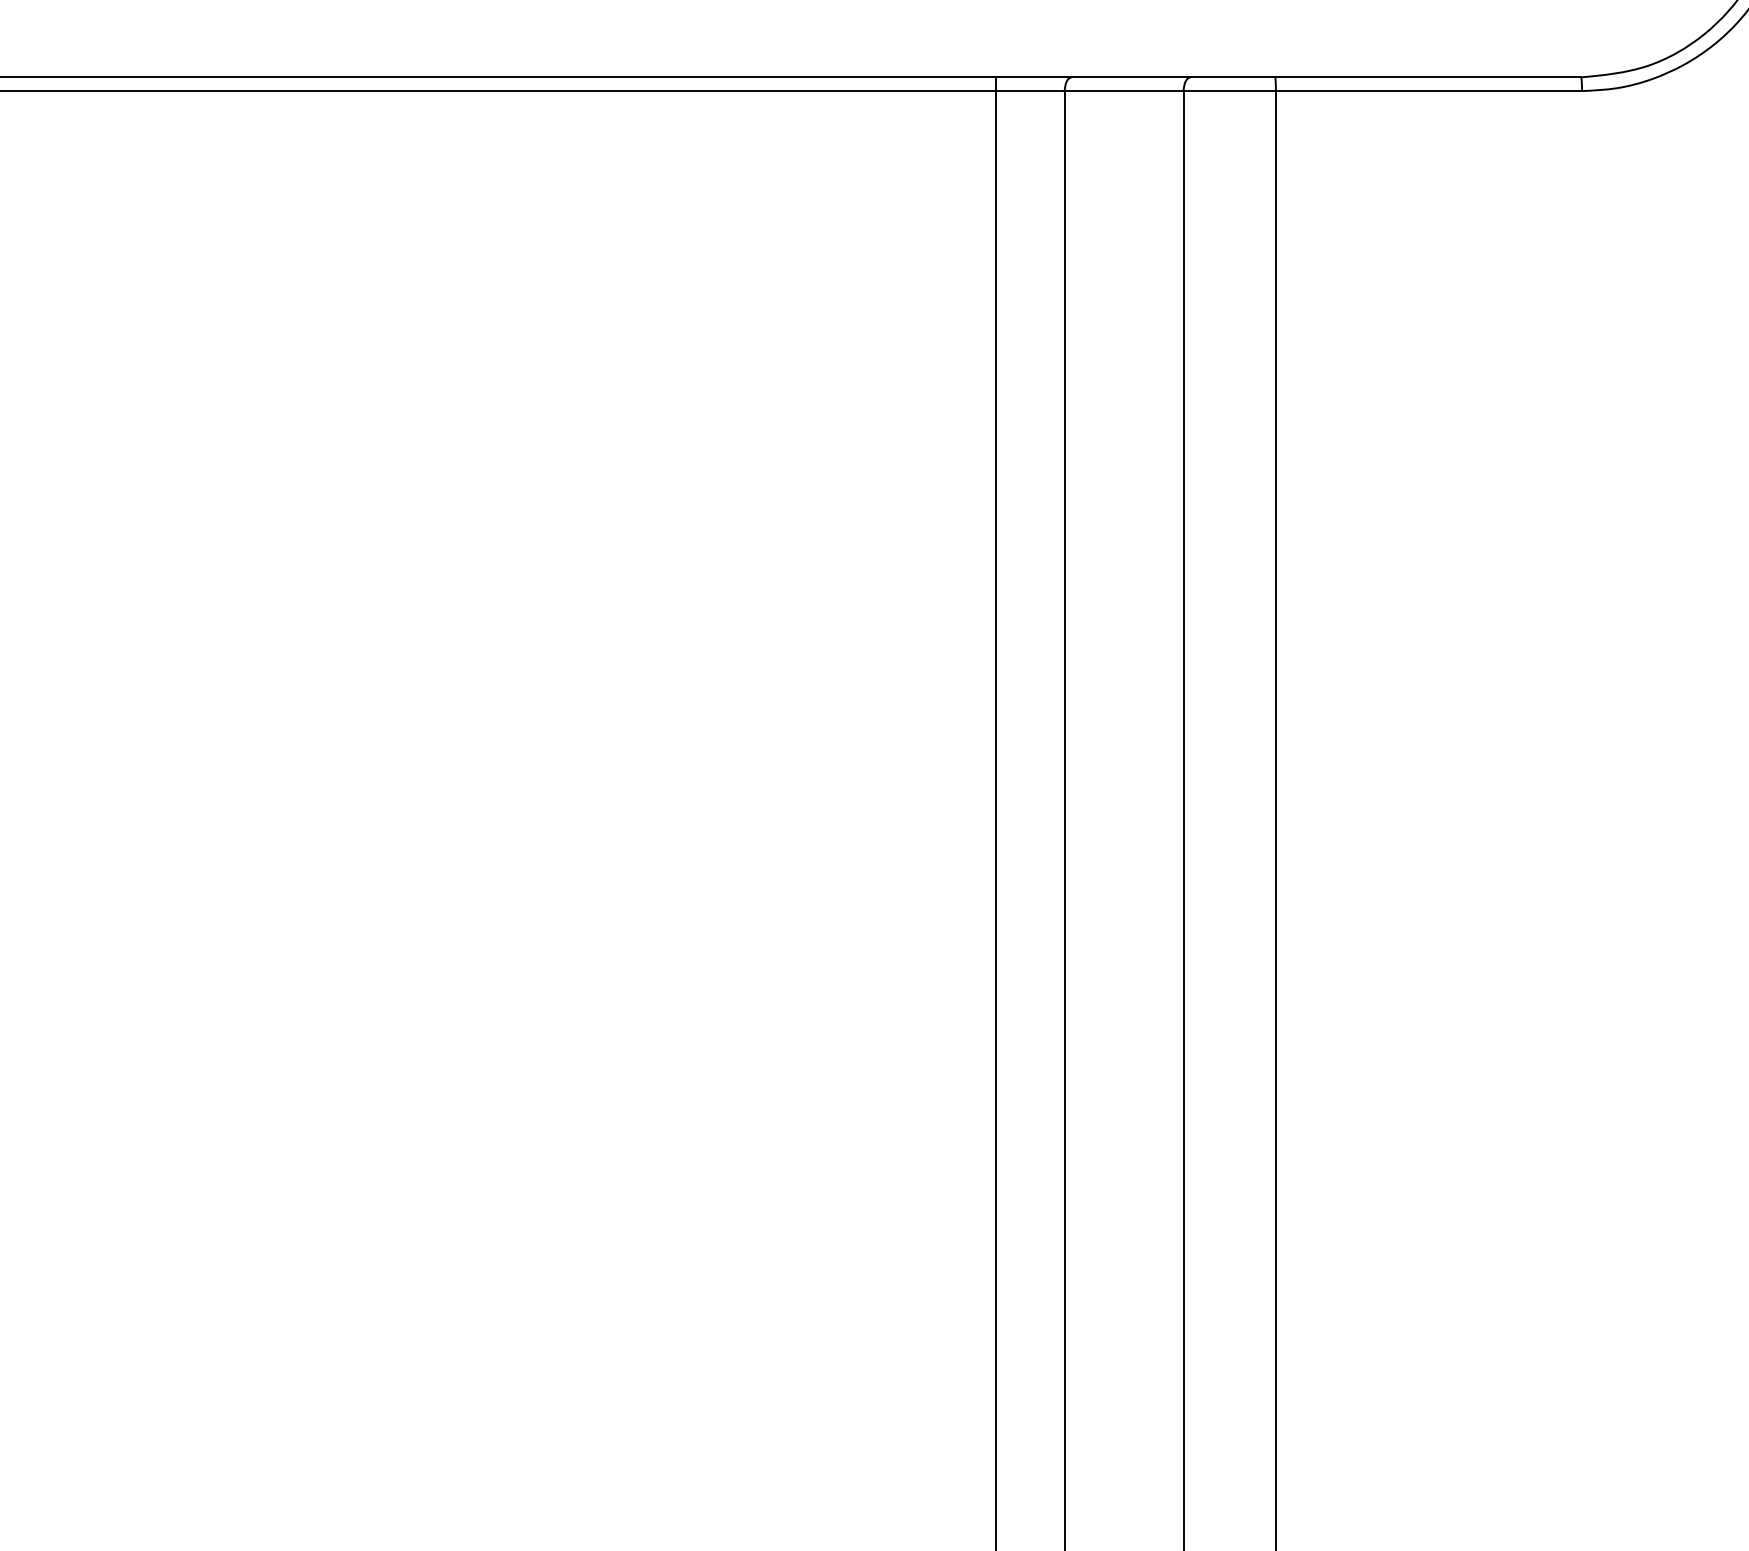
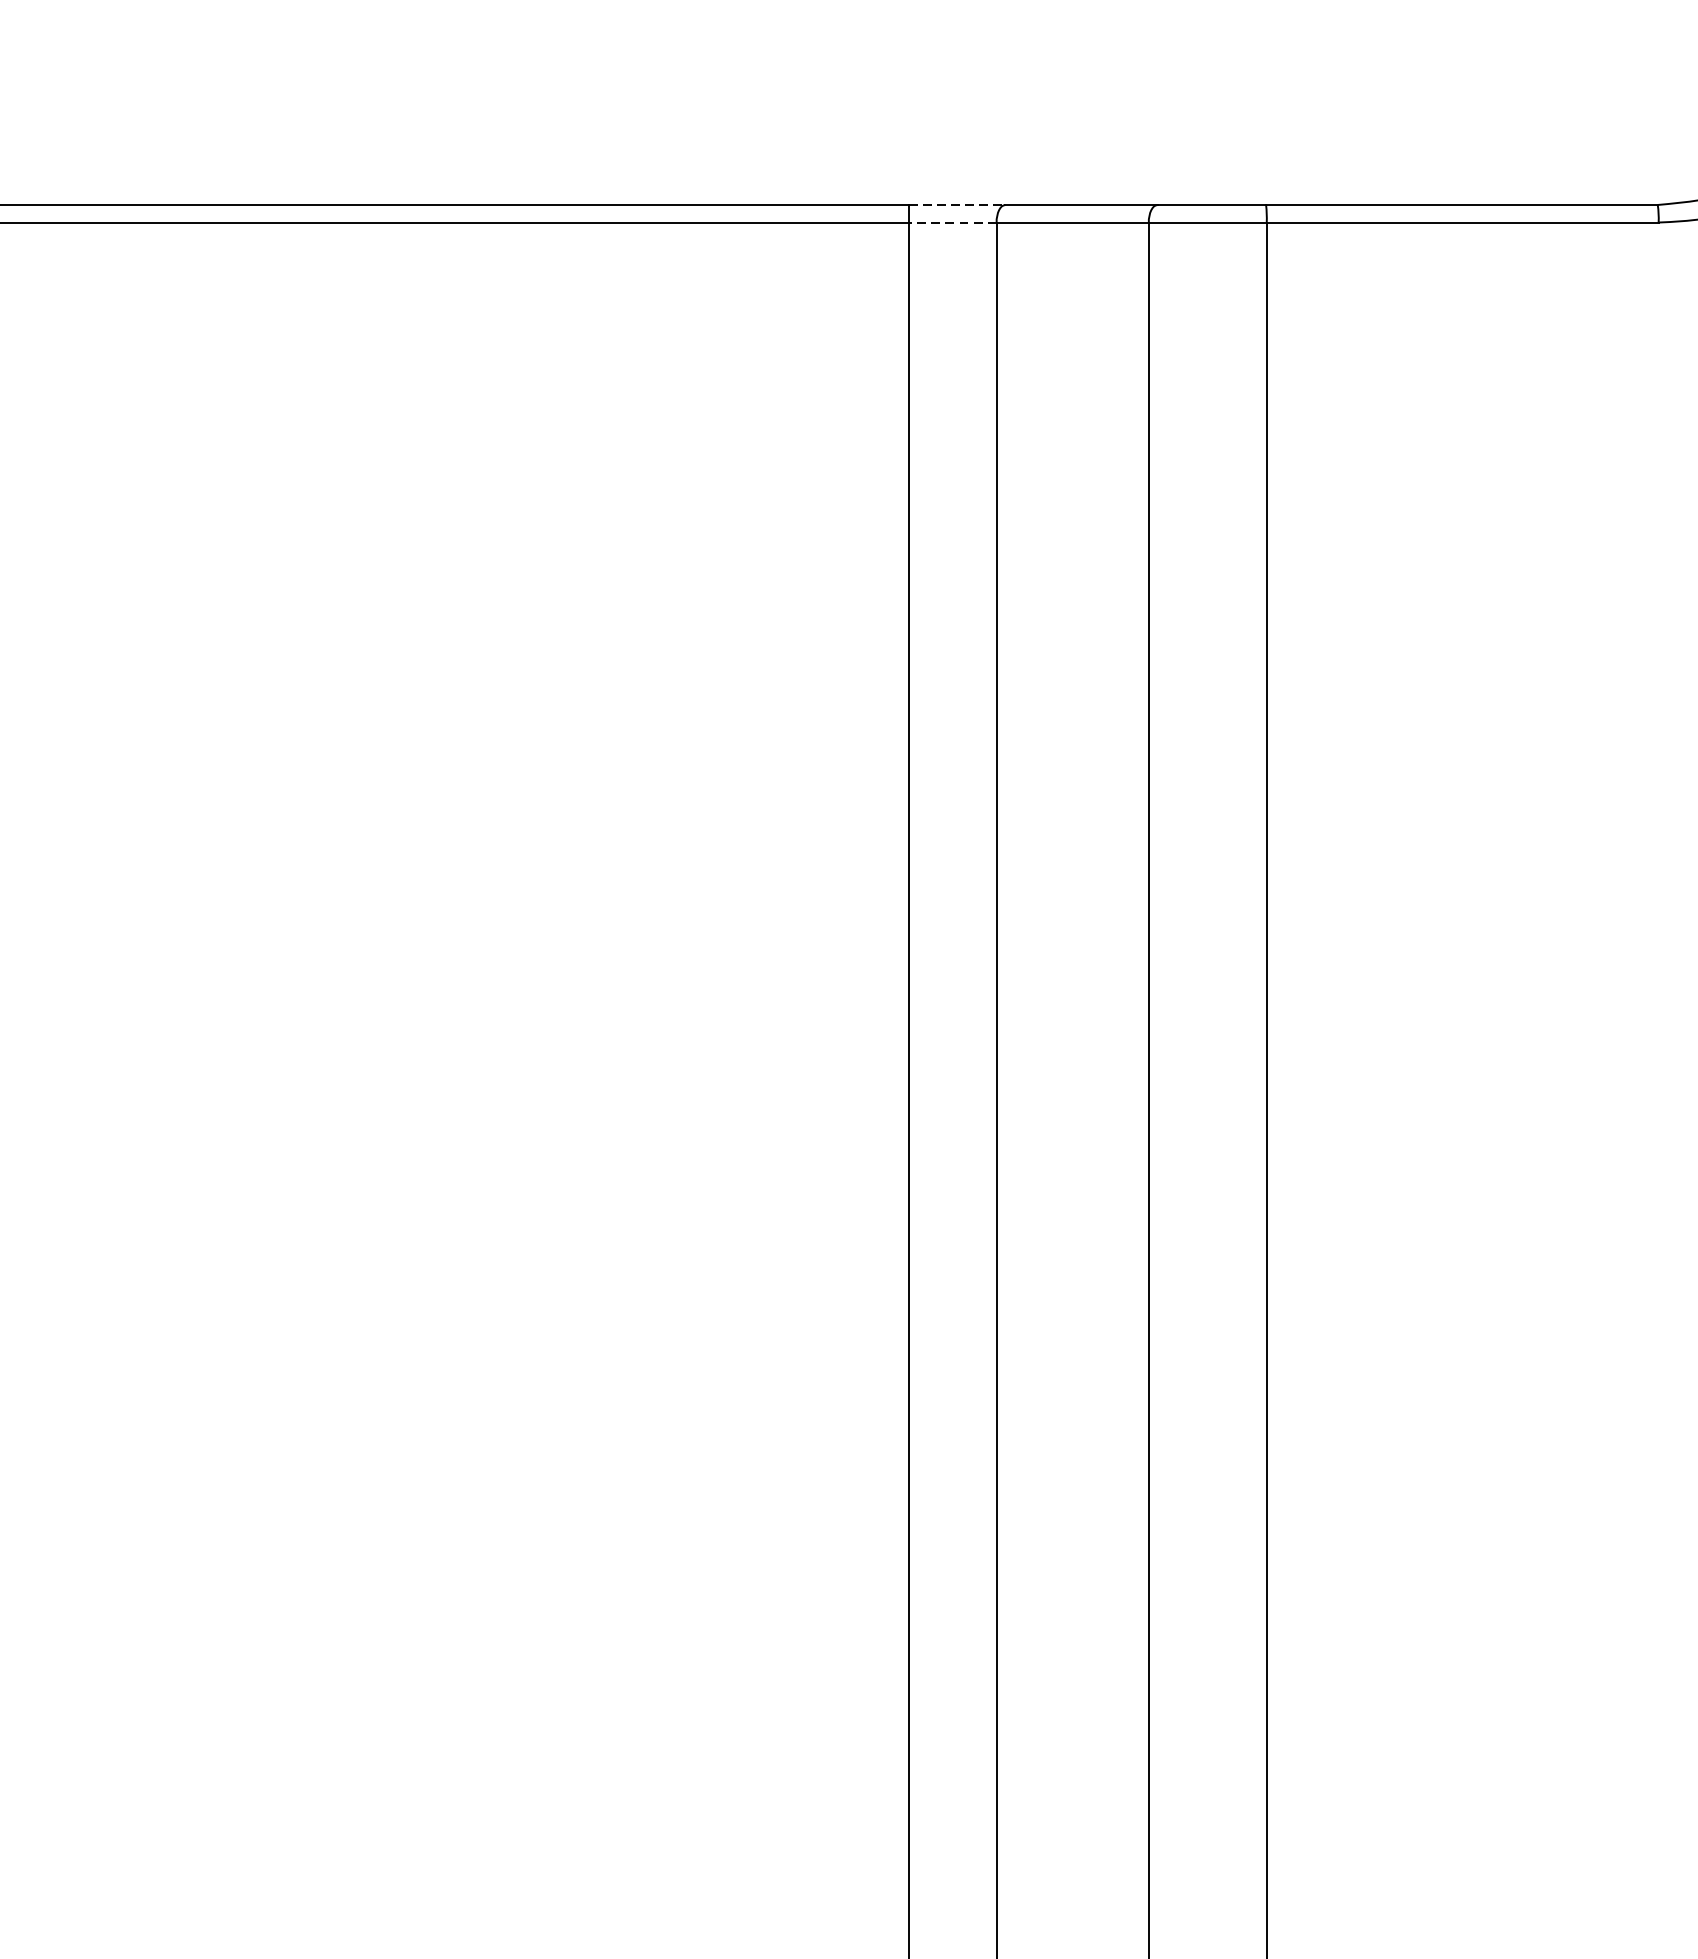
line: (1034, 77) -> (957, 205), solid -> dashed
line: (1030, 91) -> (952, 223), solid -> dashed

